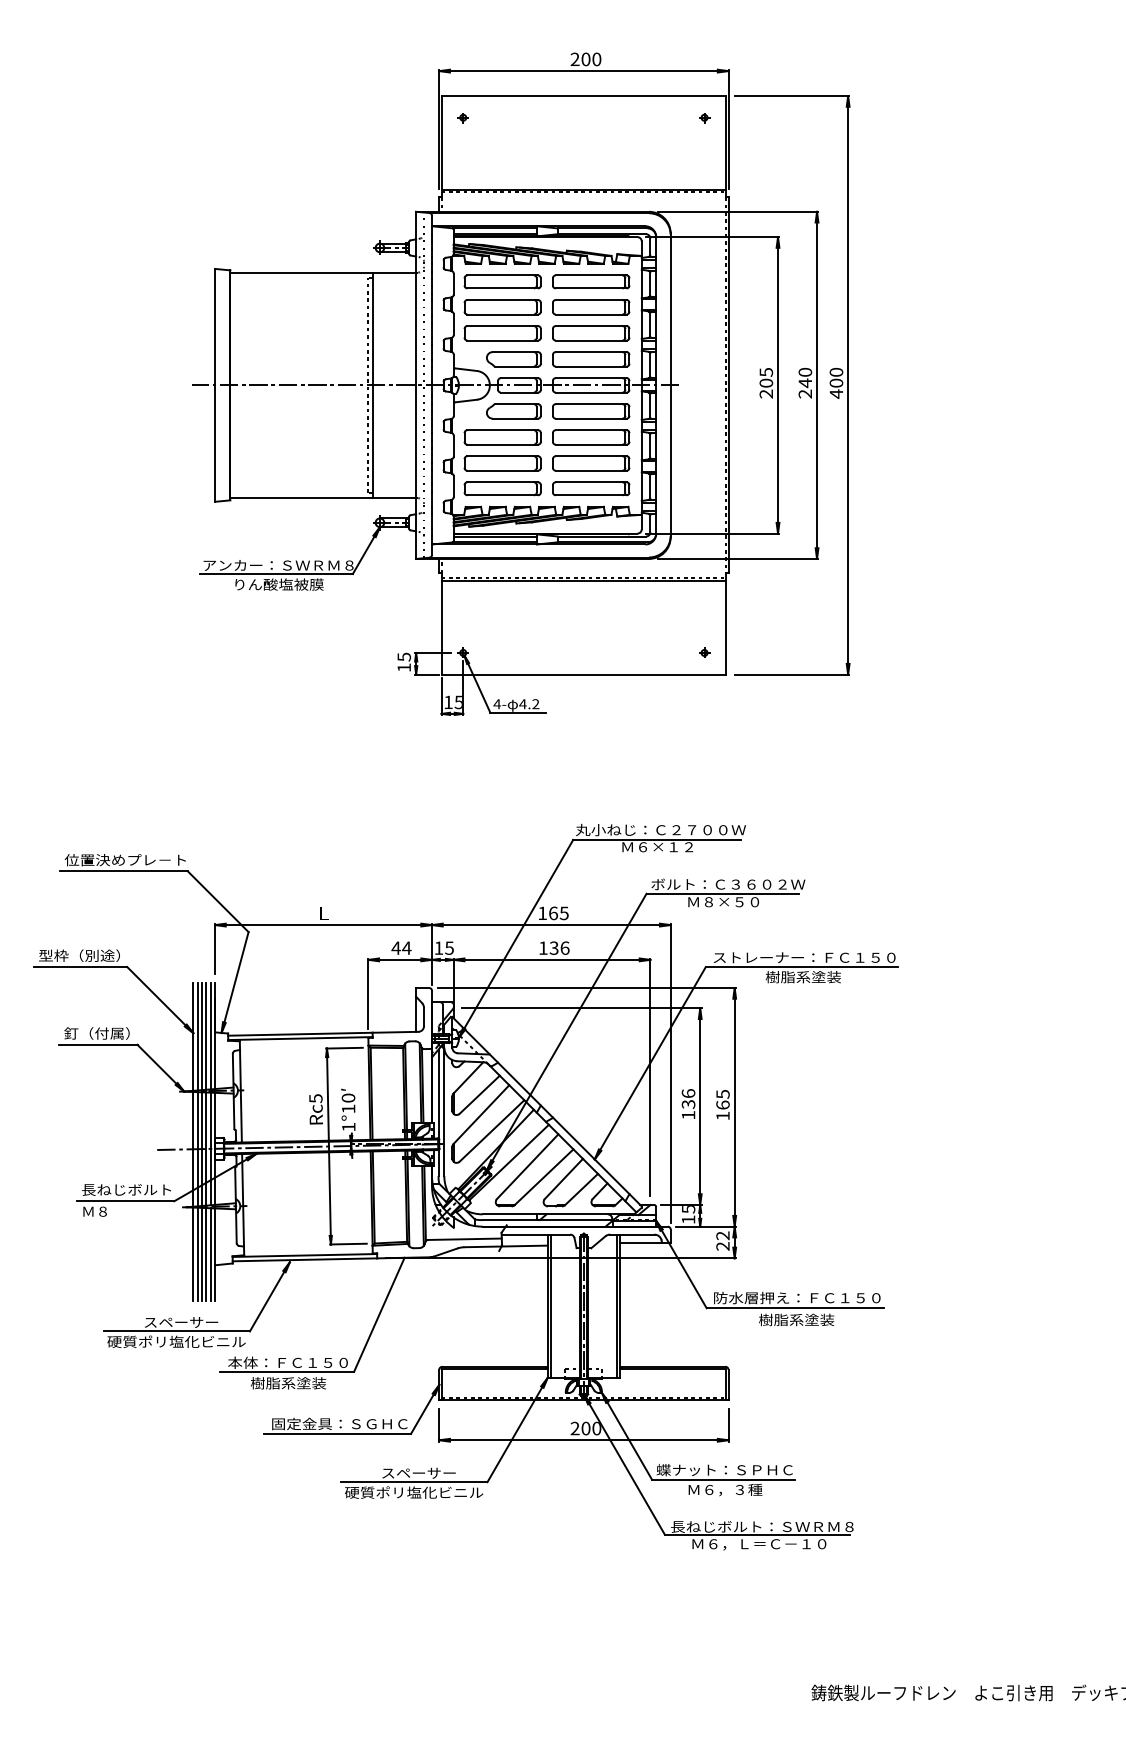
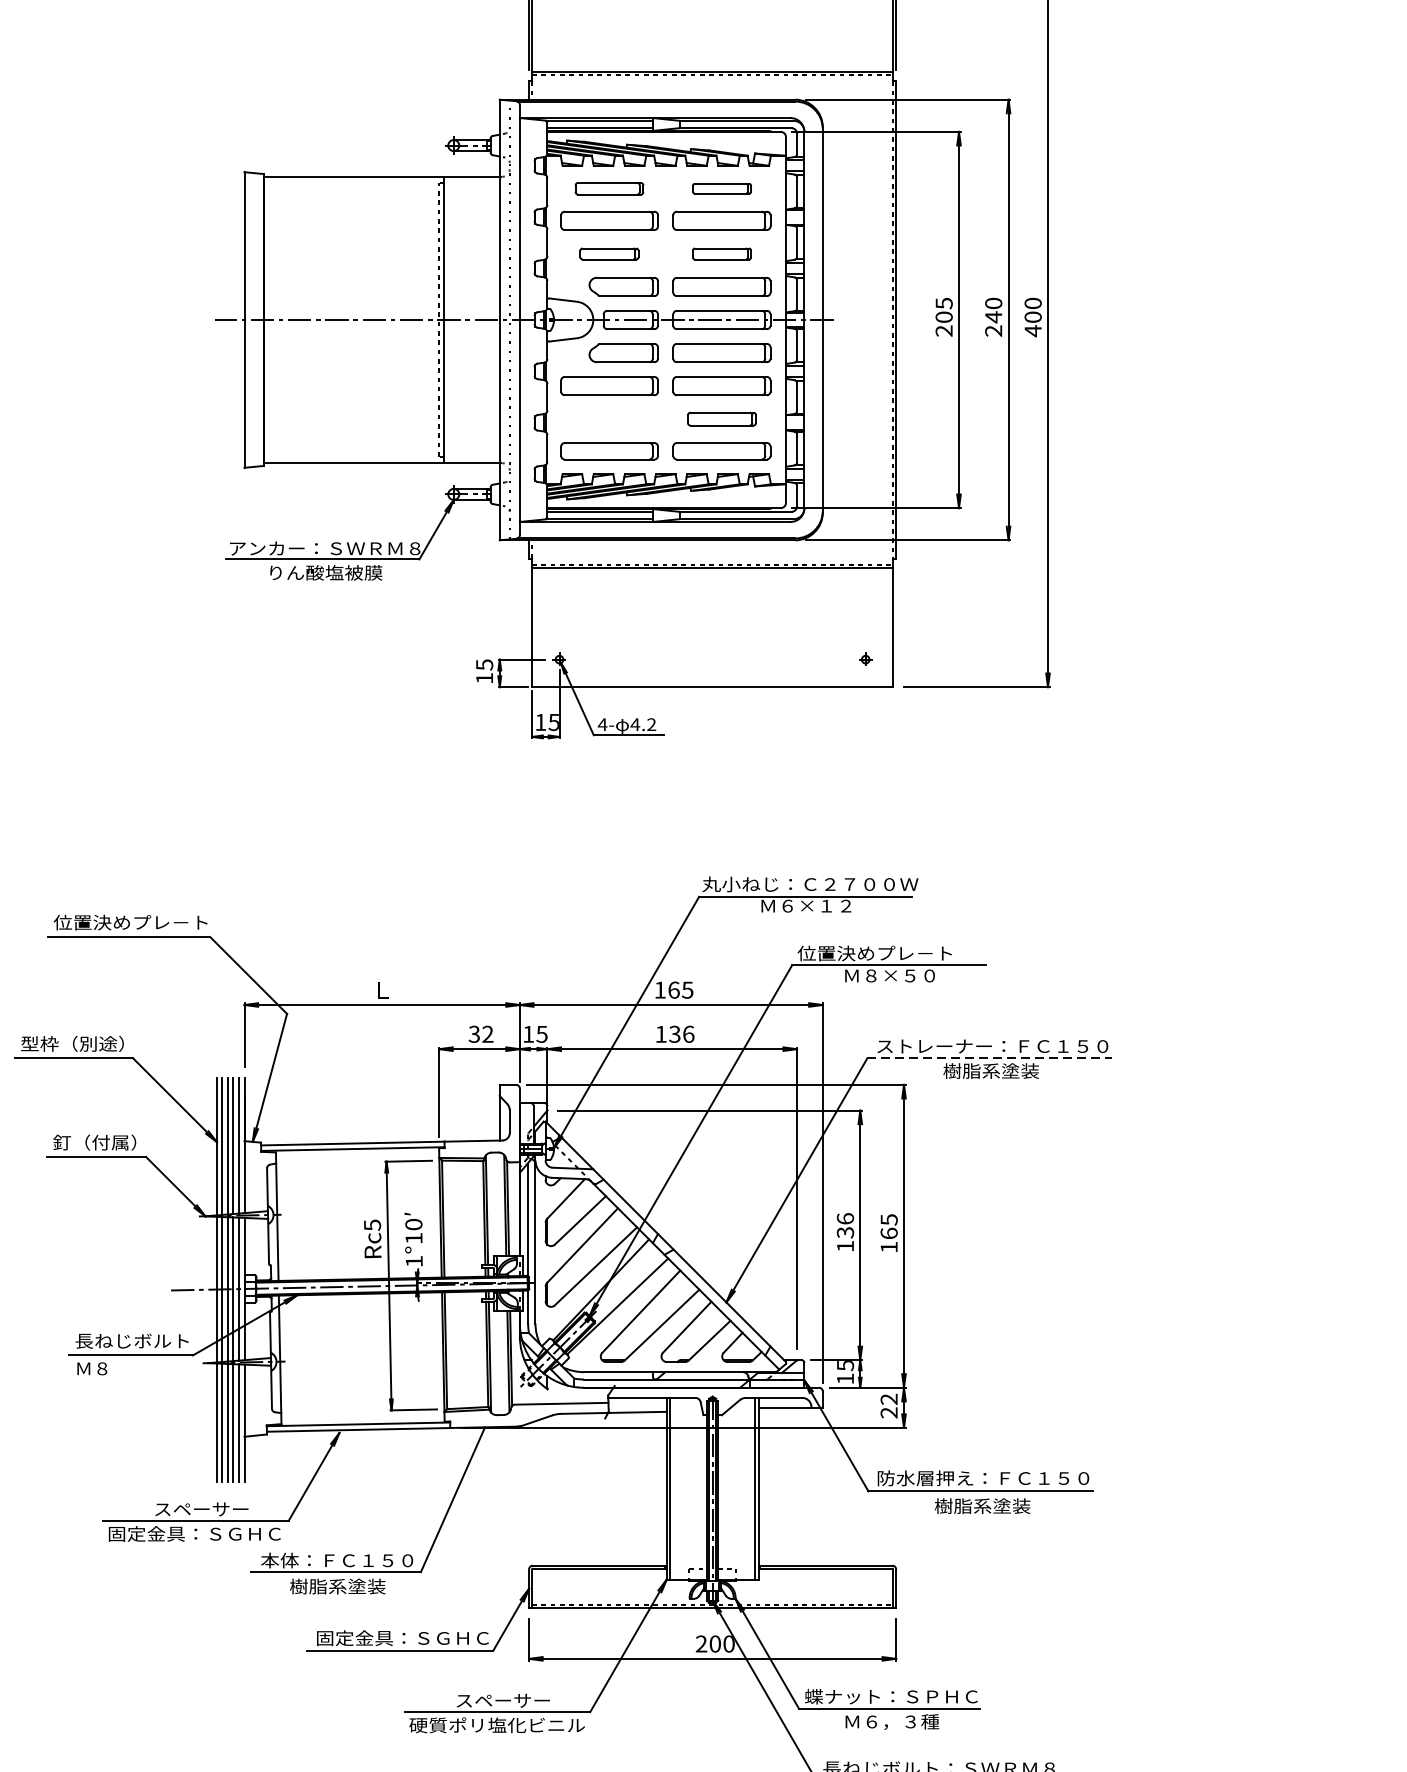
part: (502, 281) -> (609, 188), size x0.7
part: (591, 281) -> (722, 188), size x0.6
part: (502, 333) -> (609, 254), size x0.6
part: (591, 333) -> (722, 254), size x0.6
part: (502, 463) -> (609, 419), removed
part: (591, 463) -> (722, 419), size x0.7
text: (727, 884) -> (894, 953), ボルト：Ｃ３６０２Ｗ -> 位置決めプレ－ト
text: (401, 947) -> (481, 1033), 44 -> 32
line: (802, 967) -> (990, 1058), solid -> dashed
text: (176, 1341) -> (195, 1533), 硬質ポリ塩化ビニル -> 固定金具：ＳＧＨＣ

